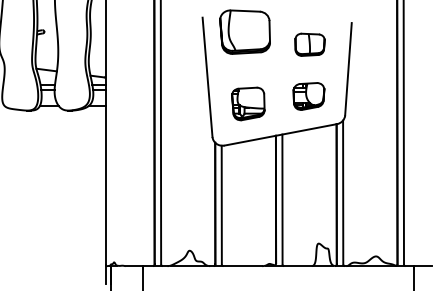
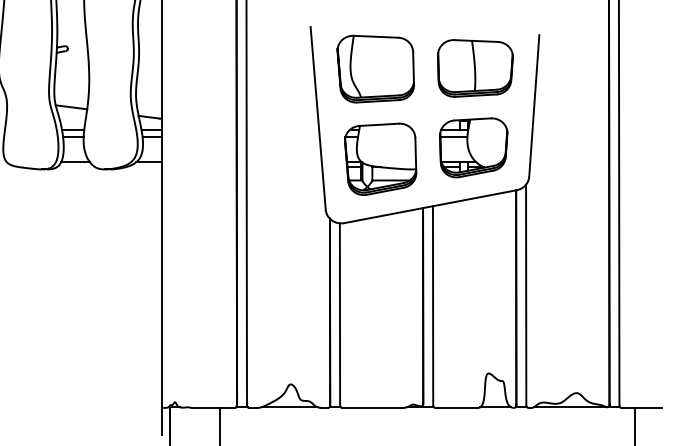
part: (244, 31) -> (374, 68), moved
part: (309, 44) -> (474, 68), size x1.67
part: (308, 96) -> (472, 147), size x1.43
part: (248, 103) -> (380, 158), size x1.43

